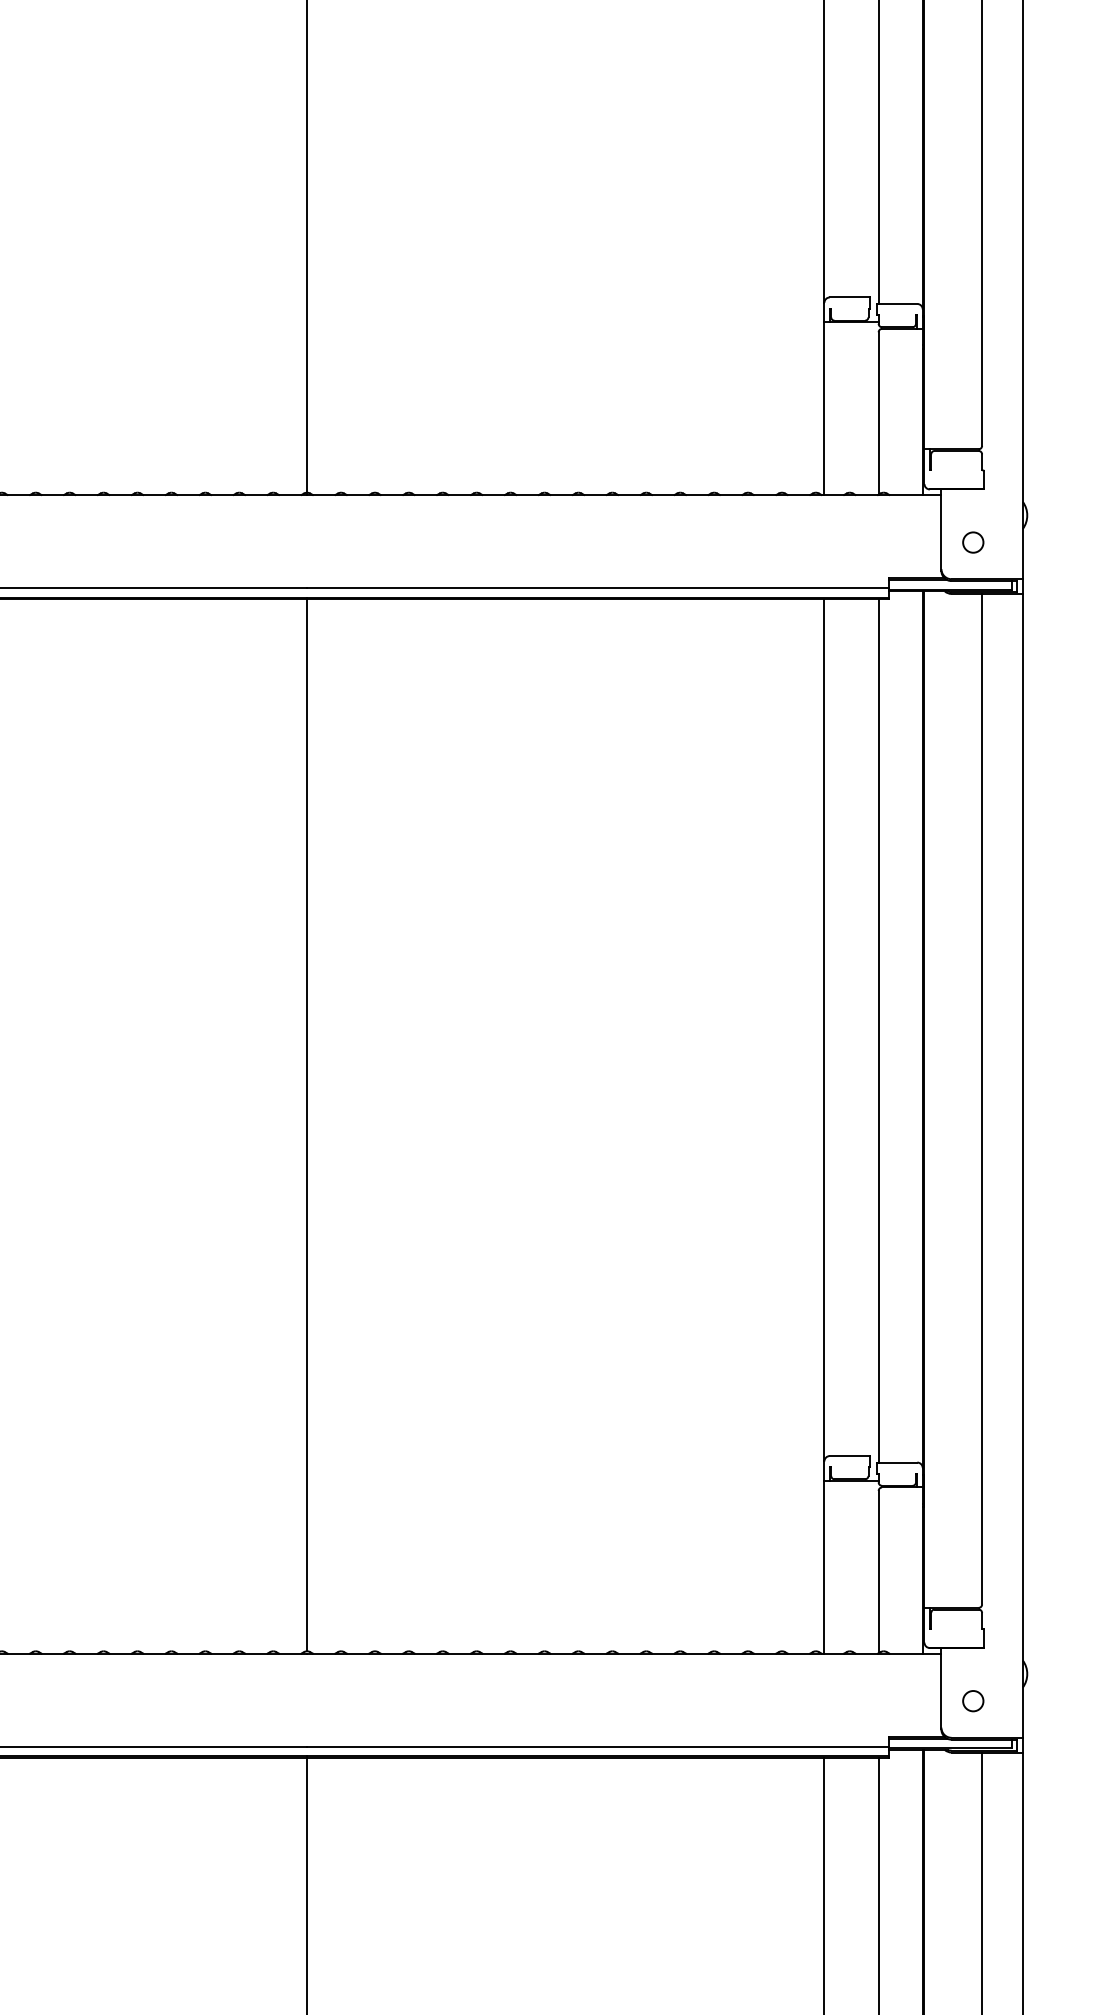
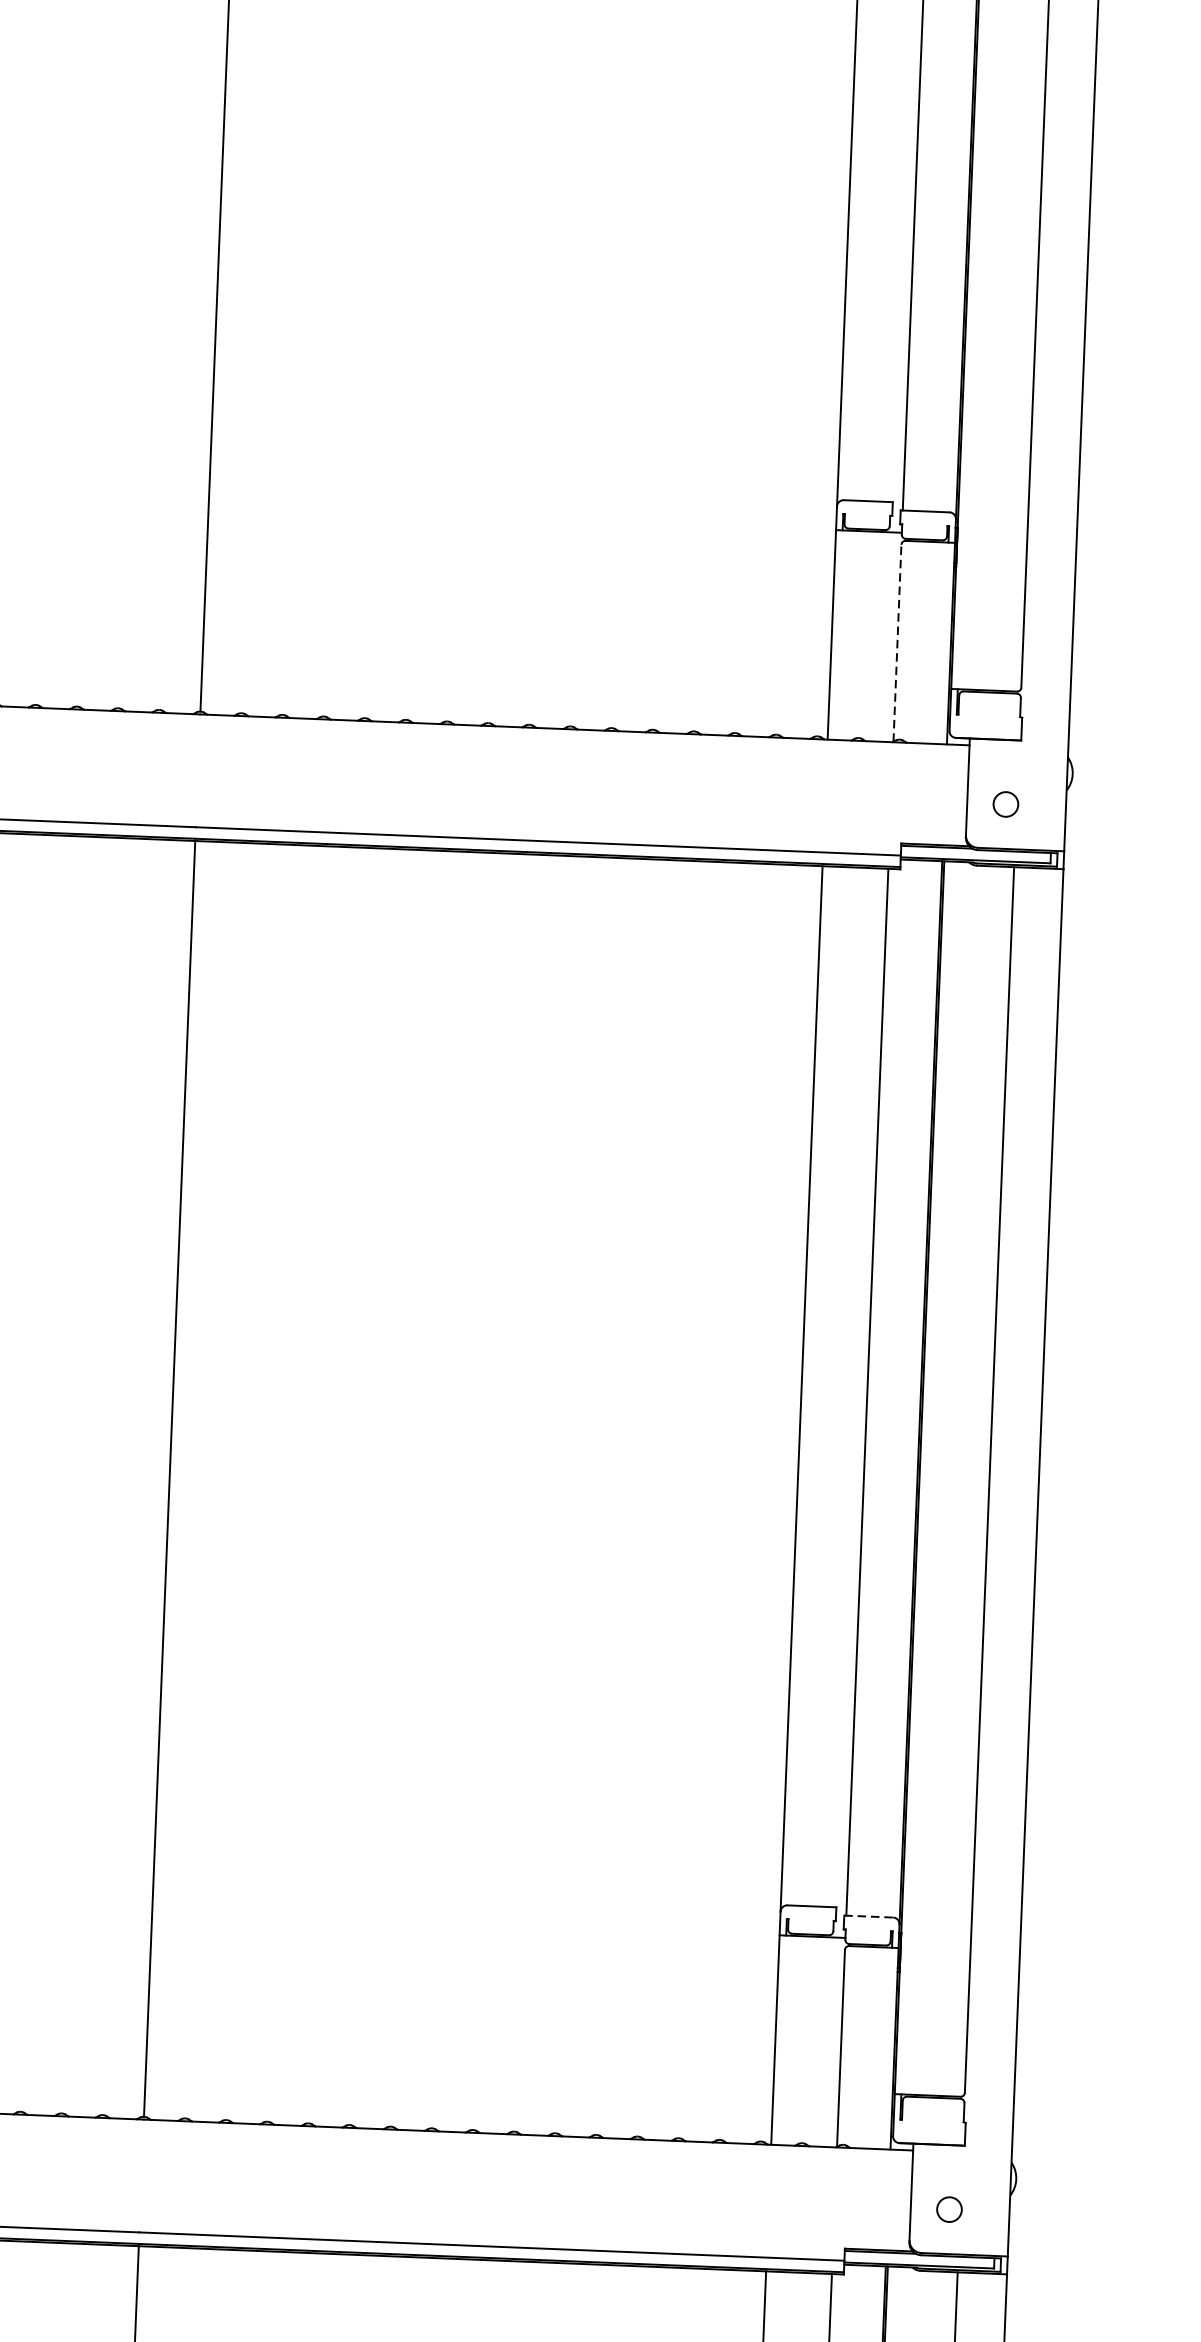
line: (878, 412) -> (897, 642), solid -> dashed
line: (897, 1462) -> (869, 1916), solid -> dashed

